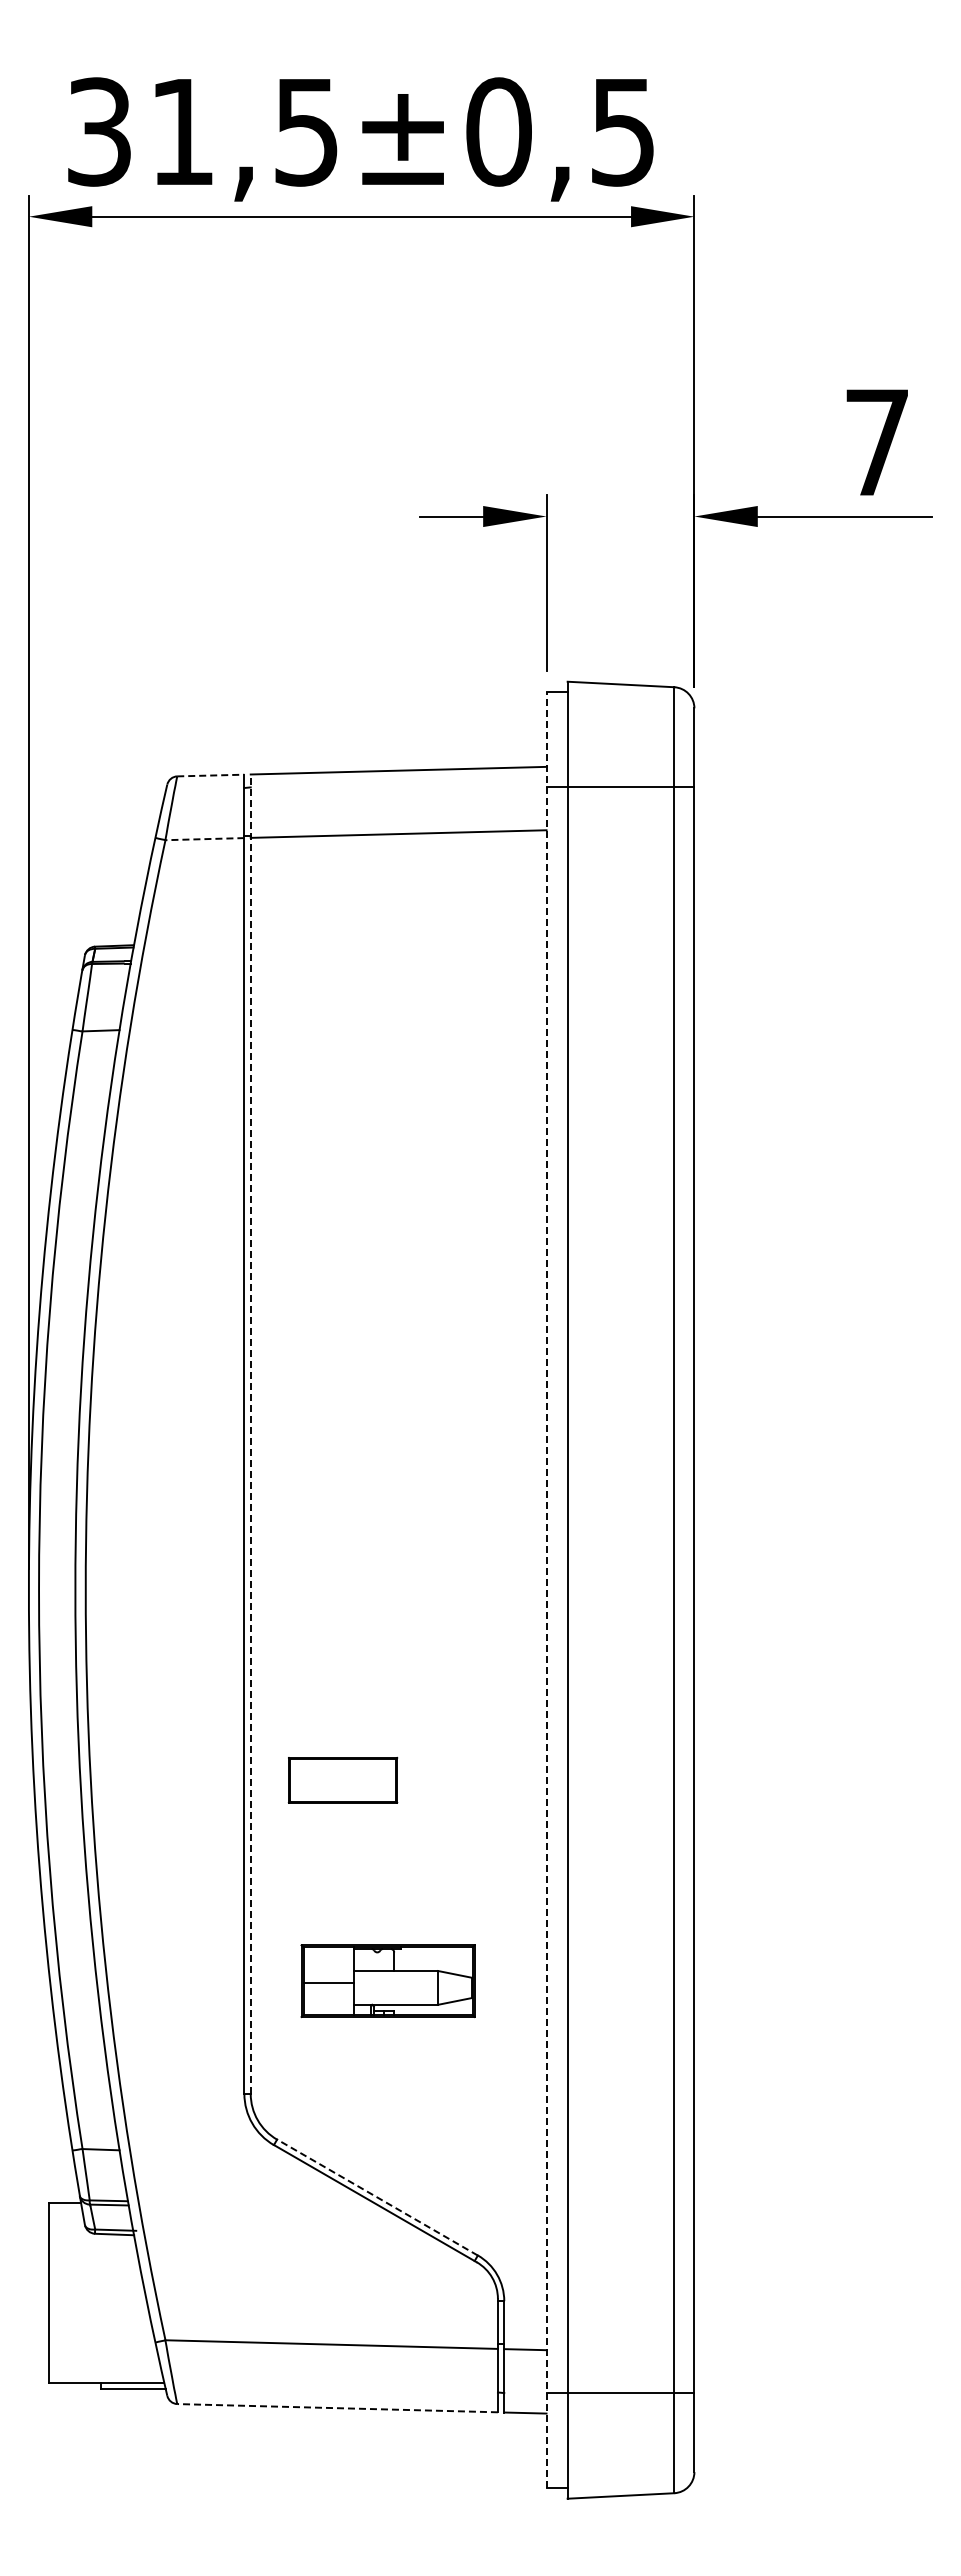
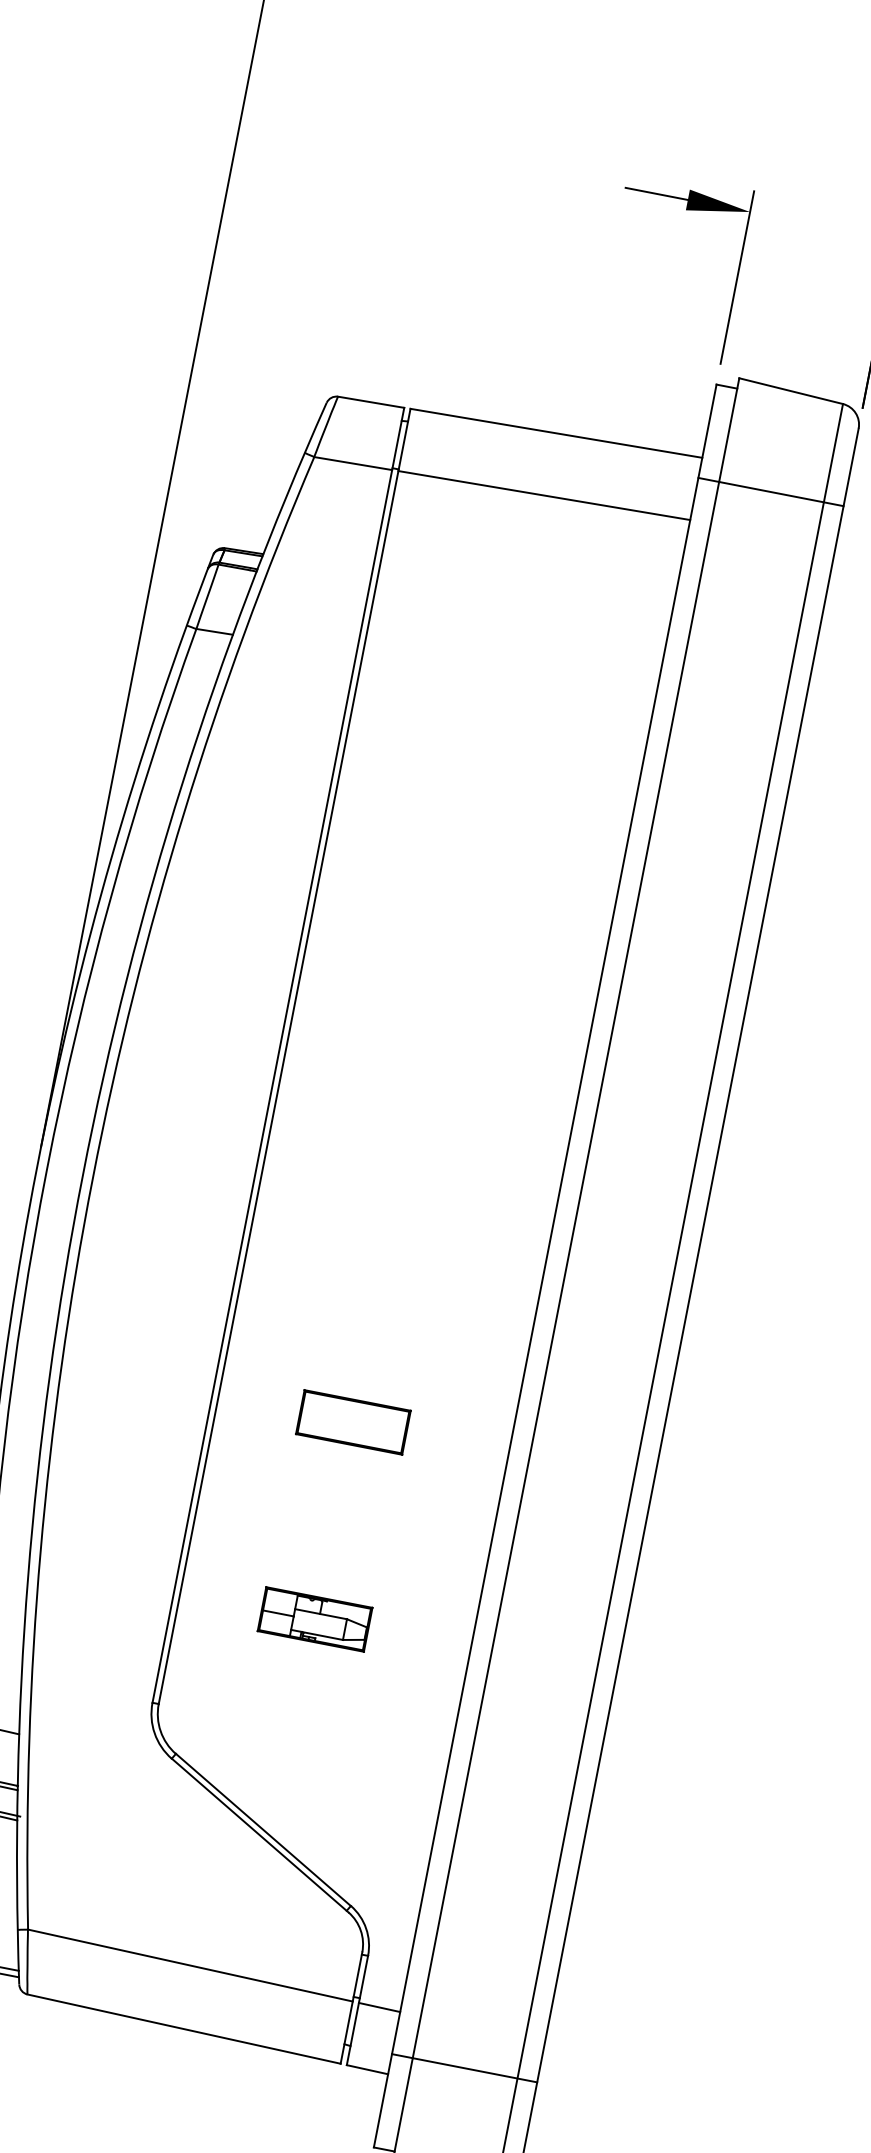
line: (210, 775) -> (370, 402), dashed -> solid
line: (204, 839) -> (352, 463), dashed -> solid
line: (250, 1434) -> (284, 1056), dashed -> solid
line: (546, 1590) -> (545, 1266), dashed -> solid
part: (342, 1780) -> (352, 1422), moved
part: (387, 1980) -> (314, 1618), size x0.62
line: (377, 2197) -> (263, 1829), dashed -> solid
line: (337, 2408) -> (183, 2029), dashed -> solid

